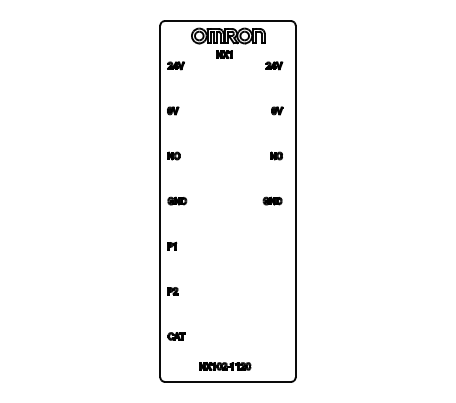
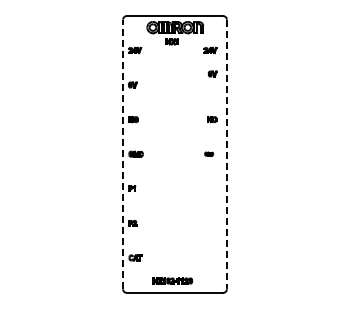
part: (276, 110) -> (212, 73), moved
part: (271, 200) -> (208, 153), size x0.6
line: (160, 201) -> (123, 154), solid -> dashed
line: (295, 201) -> (226, 154), solid -> dashed

